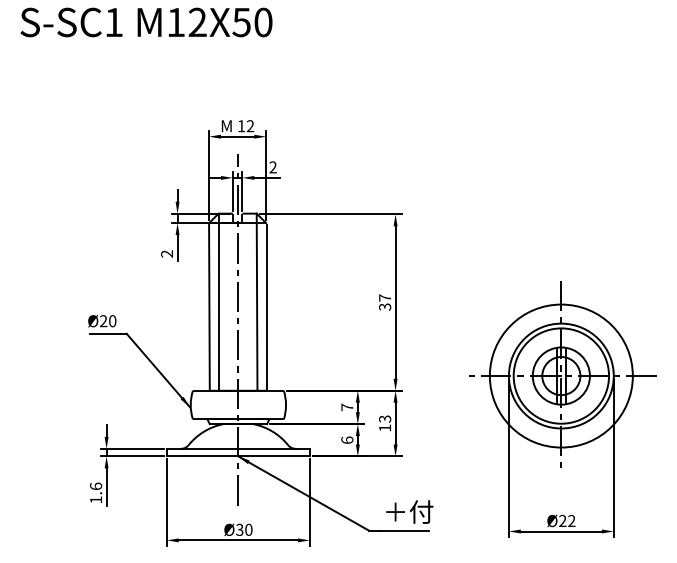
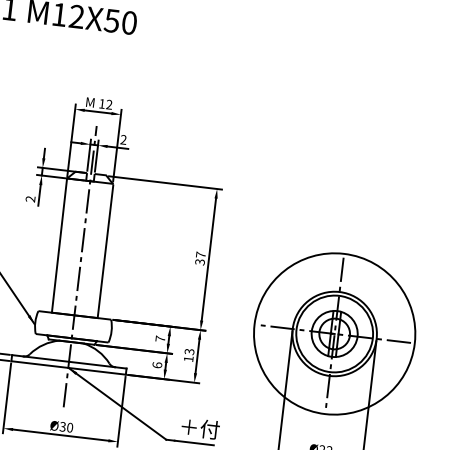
line: (219, 301) -> (68, 242), removed
line: (256, 301) -> (97, 245), removed
circle: (560, 375) -> (334, 333), size x1.4

